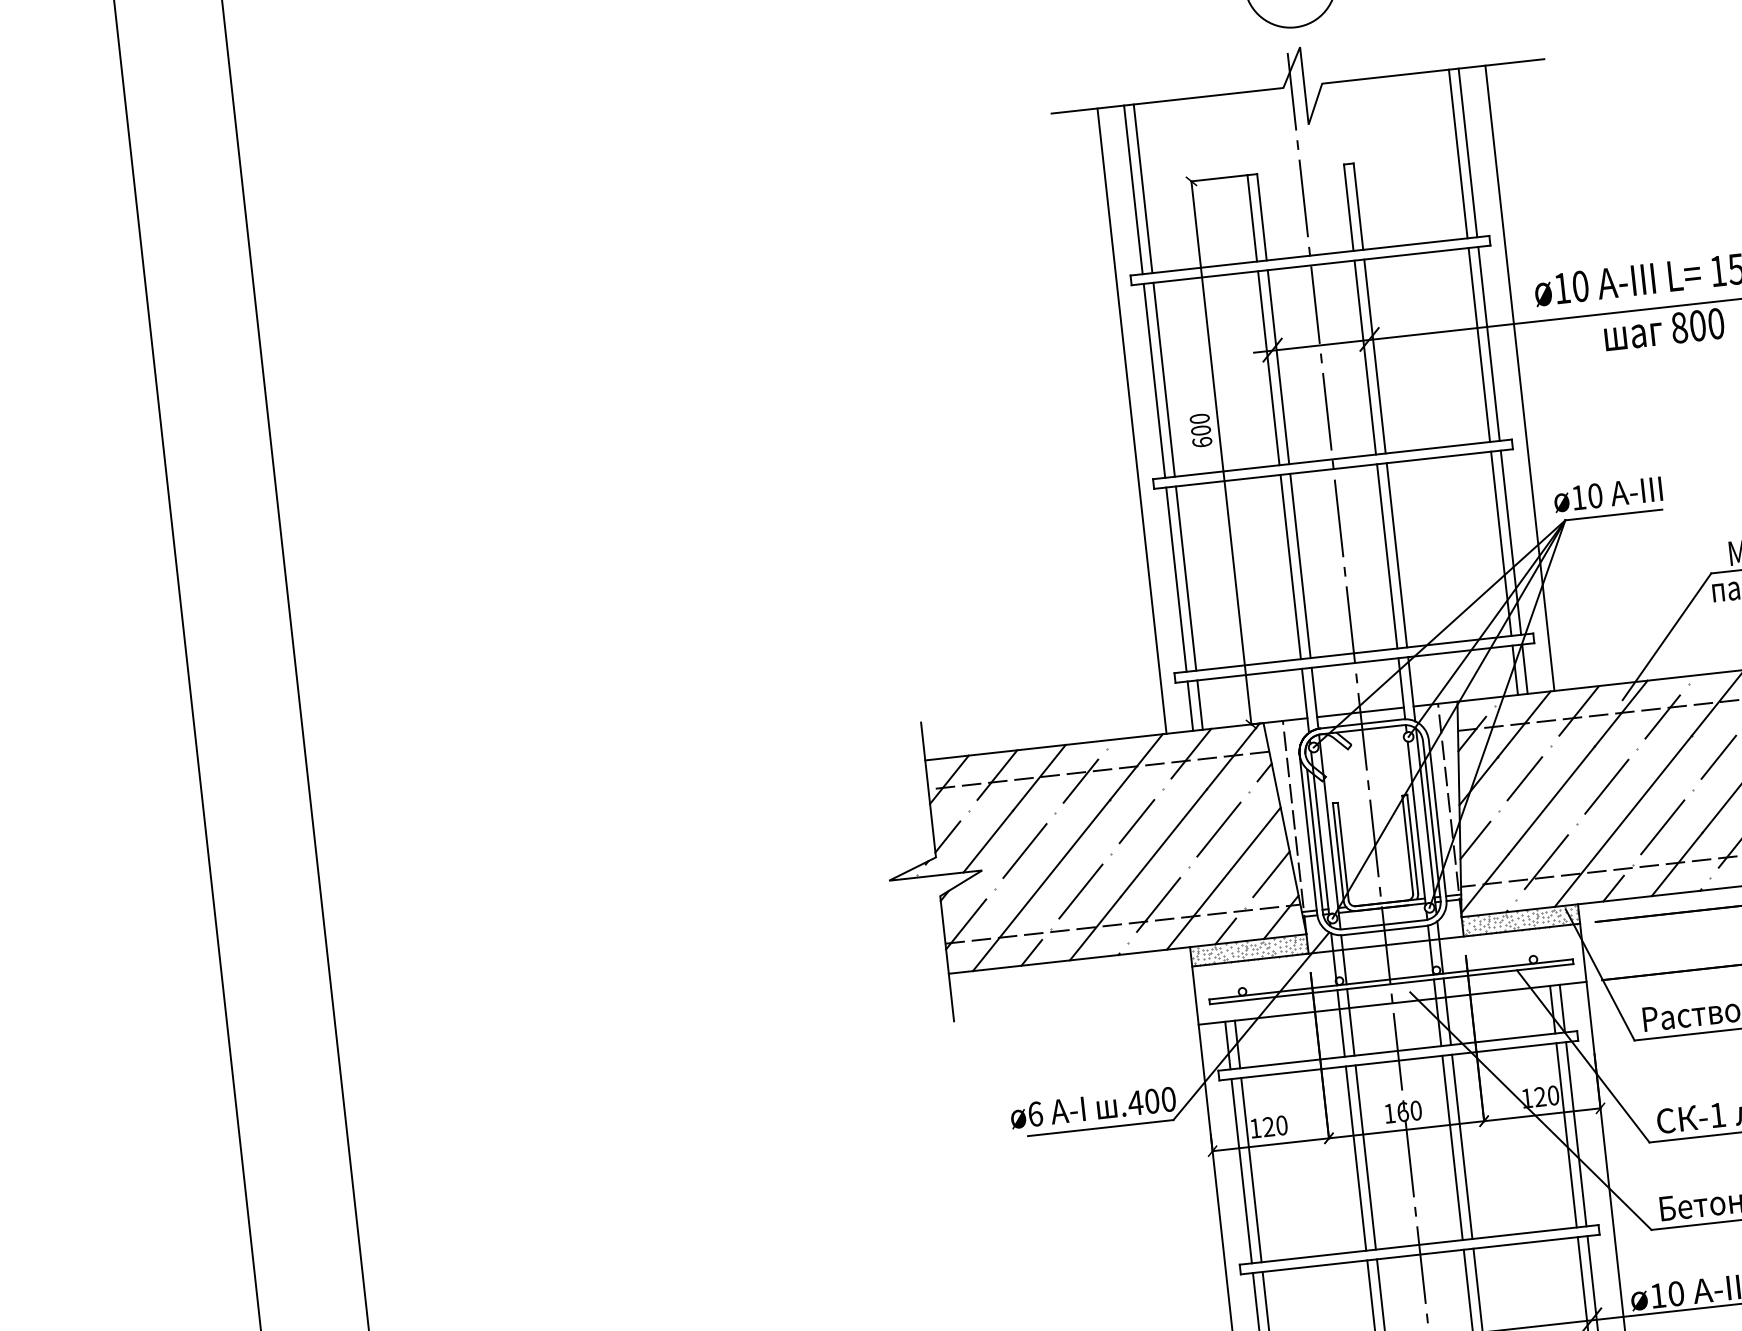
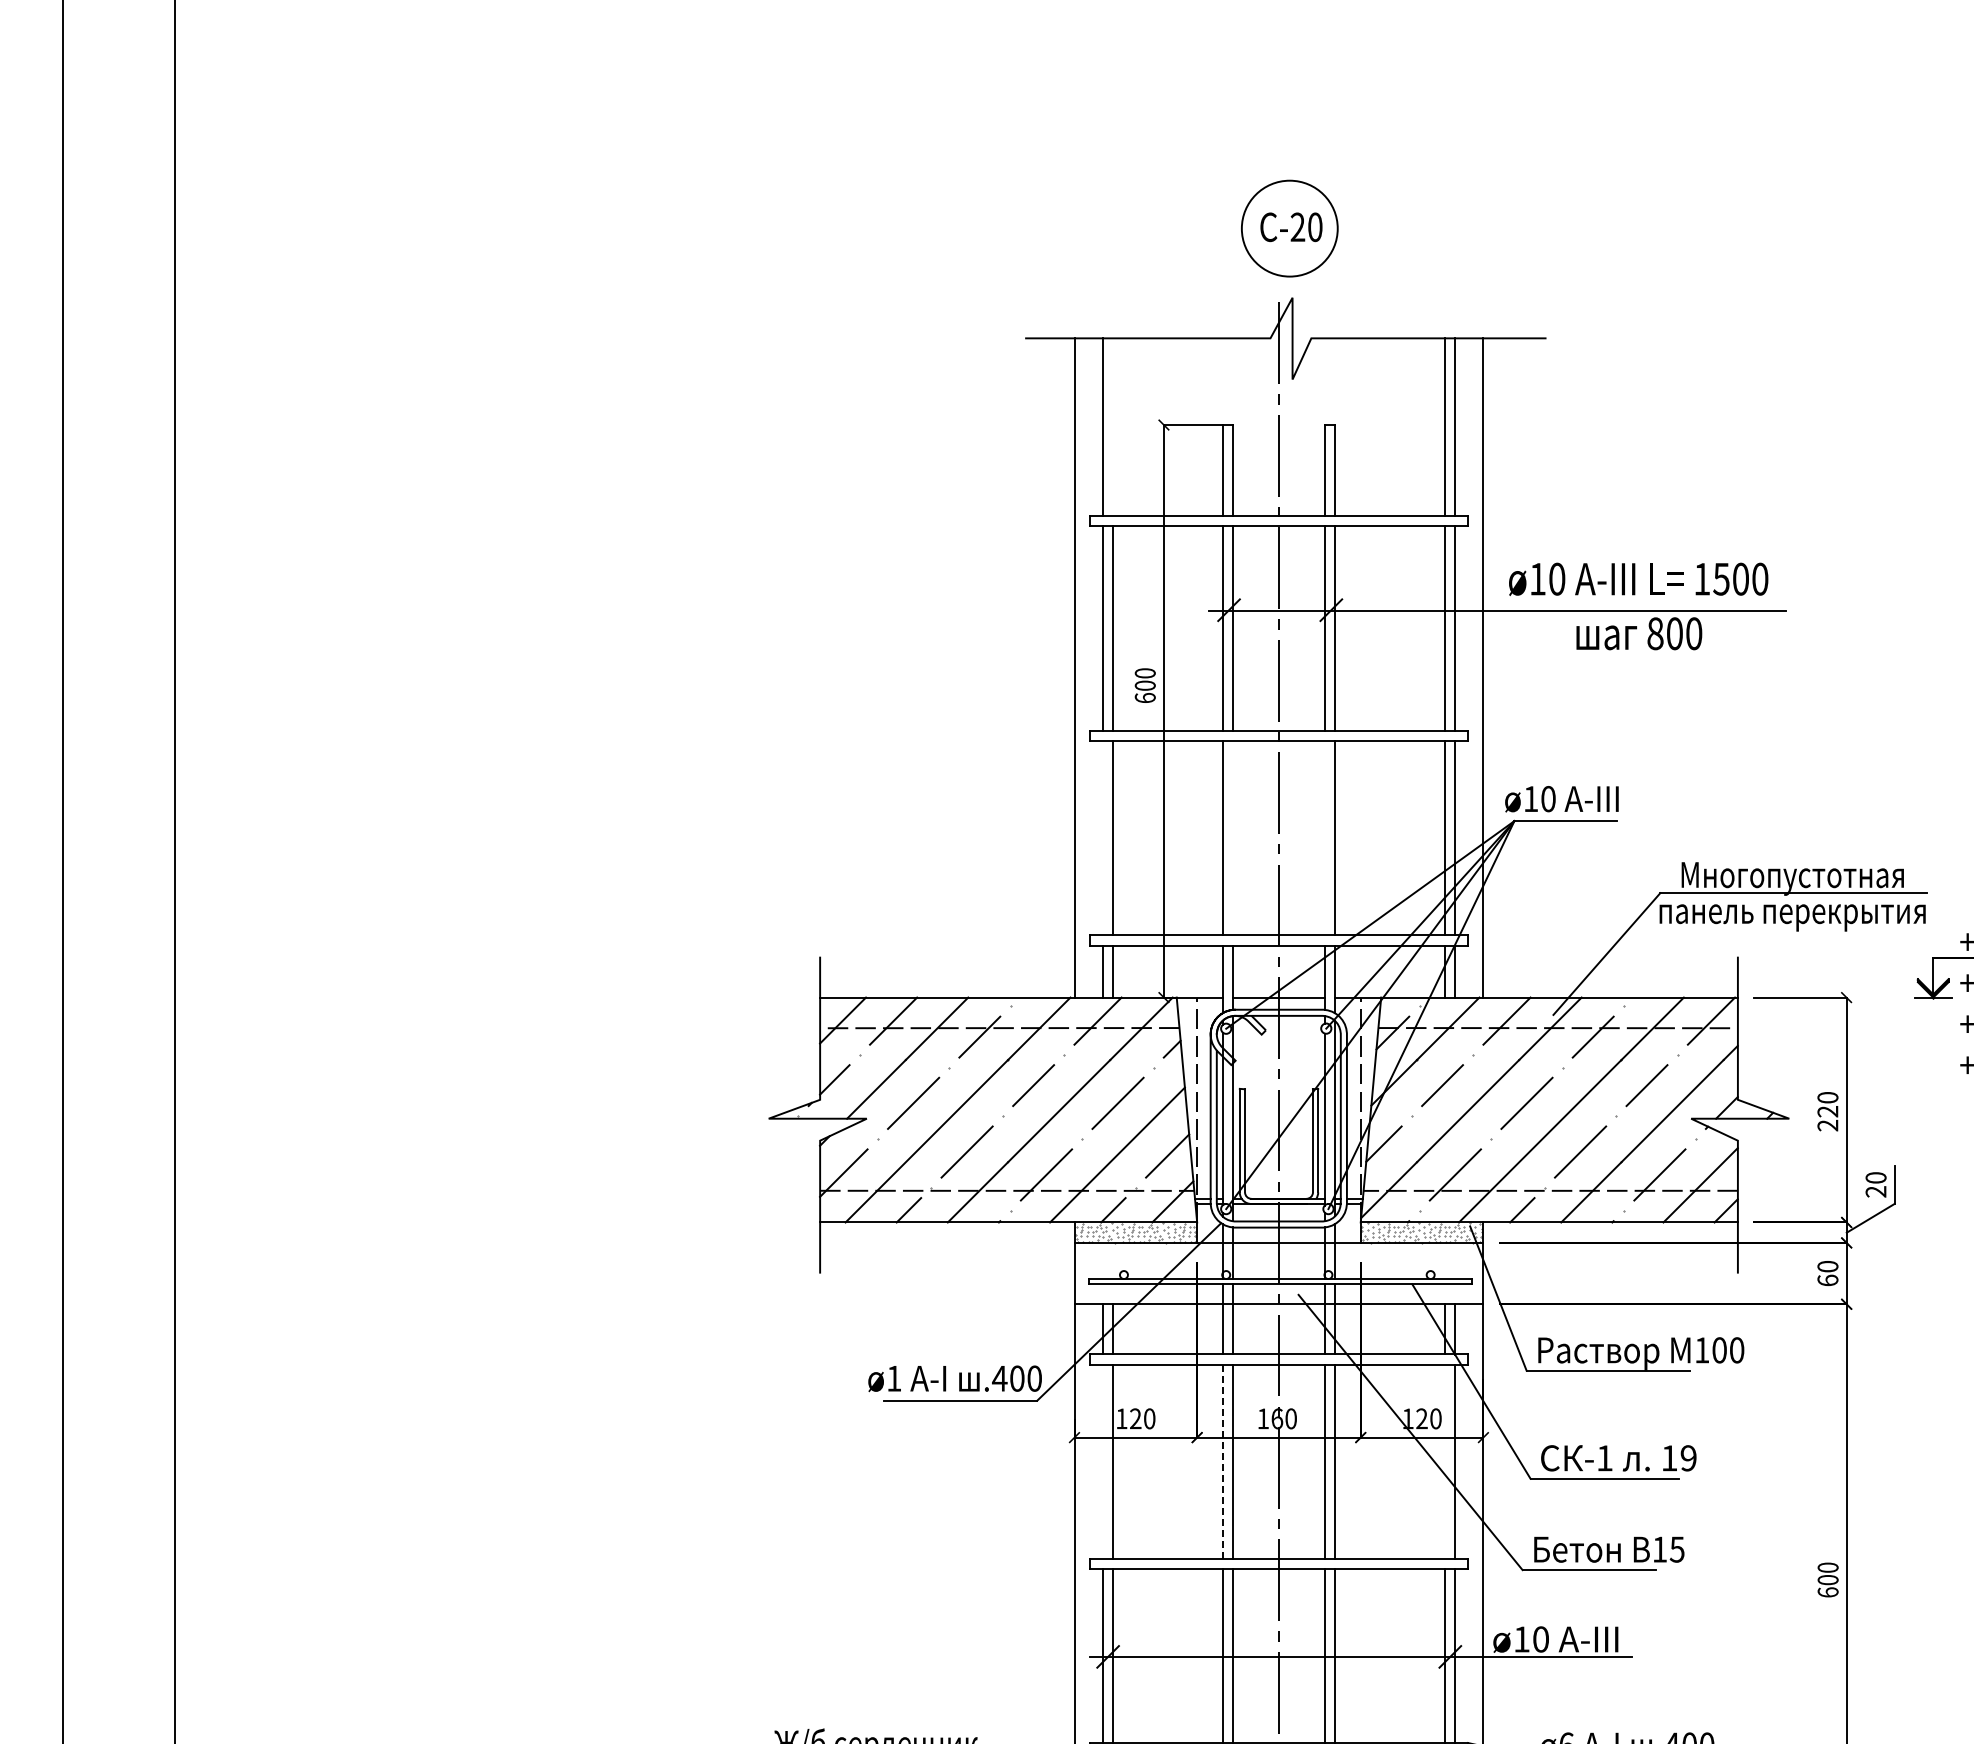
line: (1142, 189) -> (1112, 427), removed
line: (1387, 556) -> (1324, 838), removed
line: (1300, 566) -> (1233, 838), removed
line: (1176, 579) -> (1102, 838), removed
text: (1035, 1113) -> (894, 1378), ø6 -> ø1
line: (1566, 1135) -> (1444, 1461), removed
line: (1356, 1159) -> (1223, 1462), solid -> dashed
line: (1241, 1170) -> (1102, 1461), removed

